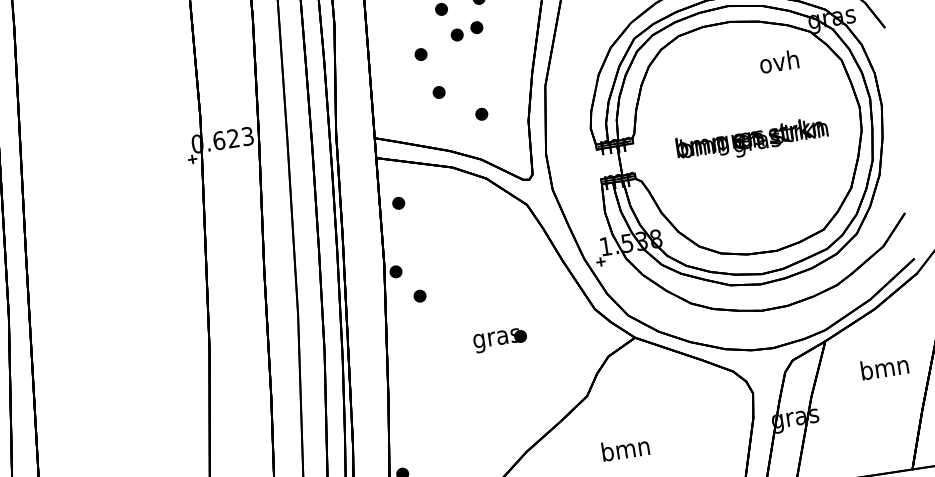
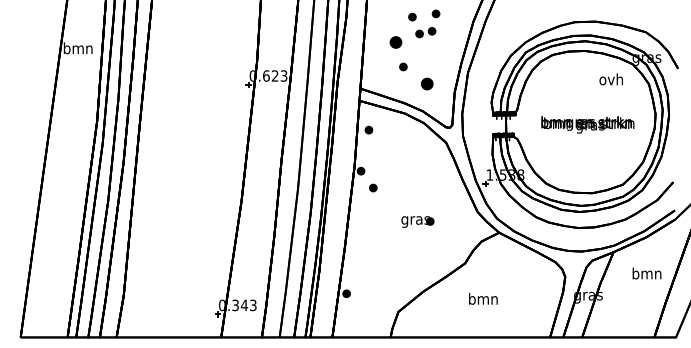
part: (420, 54) -> (395, 42), size x1.6
part: (480, 113) -> (426, 83), size x1.6

